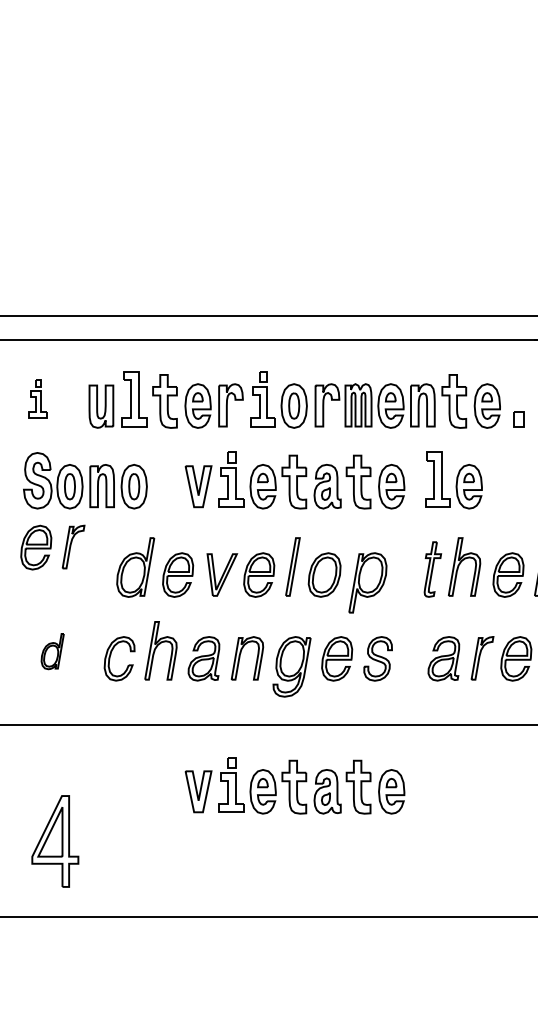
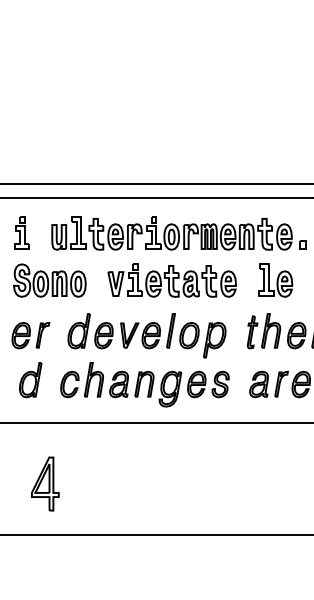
part: (36, 398) -> (21, 232), size x1.43
part: (453, 480) -> (275, 280), moved
part: (52, 547) -> (30, 335), moved
part: (52, 651) -> (30, 380), size x1.67
part: (293, 785) -> (171, 458), removed
part: (55, 840) -> (45, 483), moved

